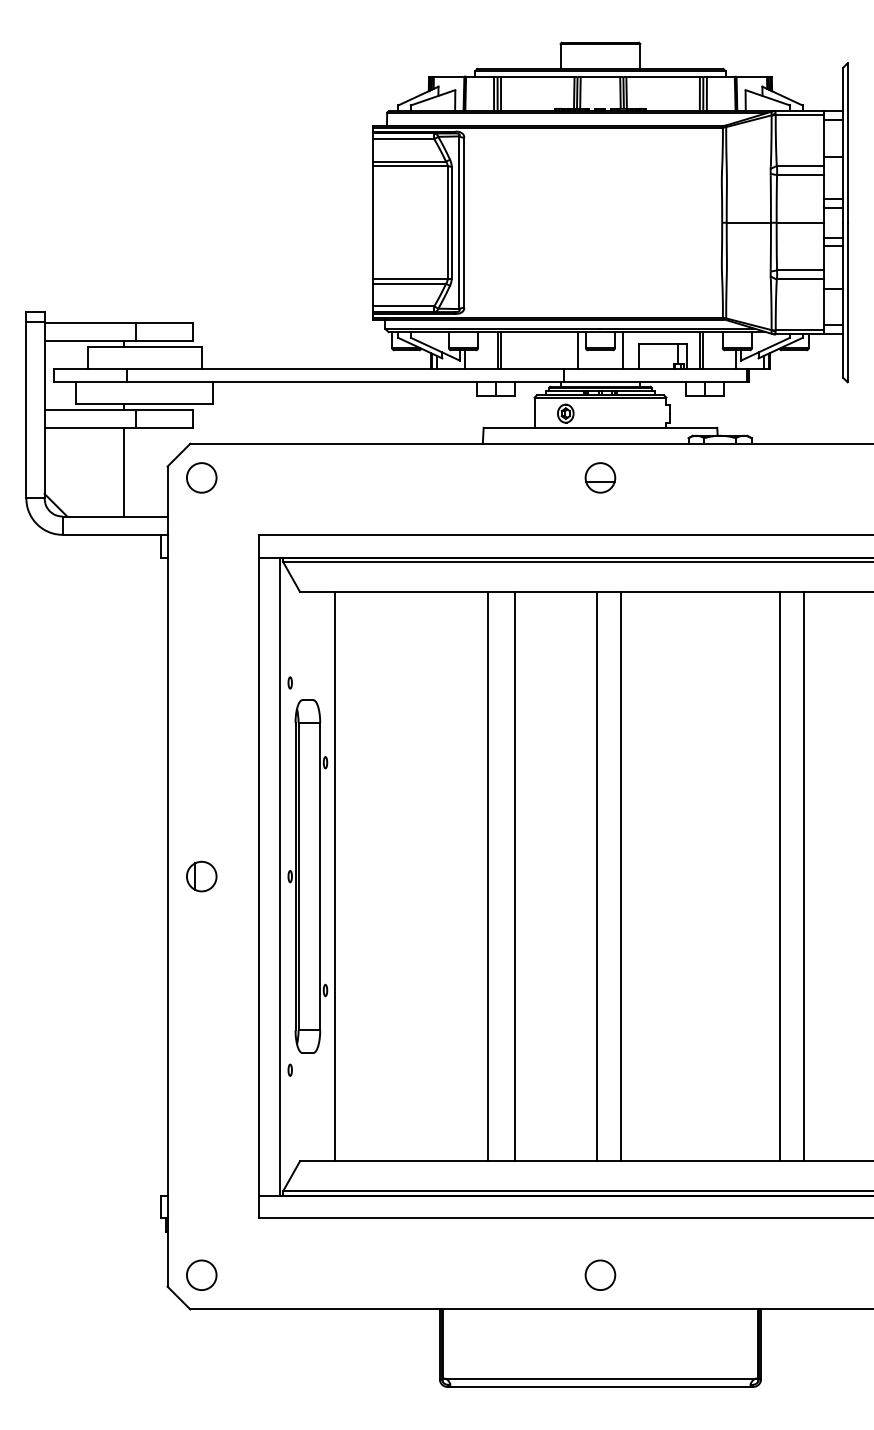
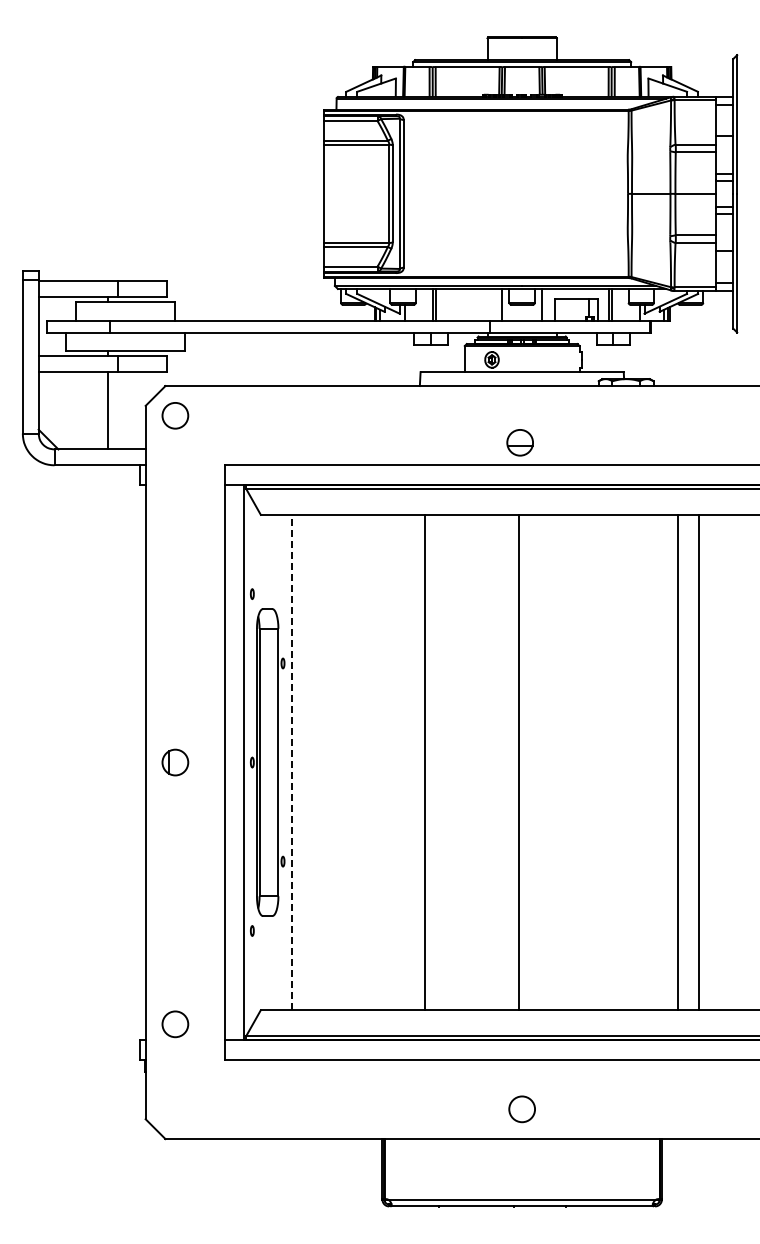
part: (599, 477) -> (519, 442), moved
line: (335, 876) -> (291, 762), solid -> dashed
line: (514, 876) -> (447, 762), removed
line: (621, 876) -> (540, 762), removed
circle: (201, 1275) -> (175, 1024), moved

